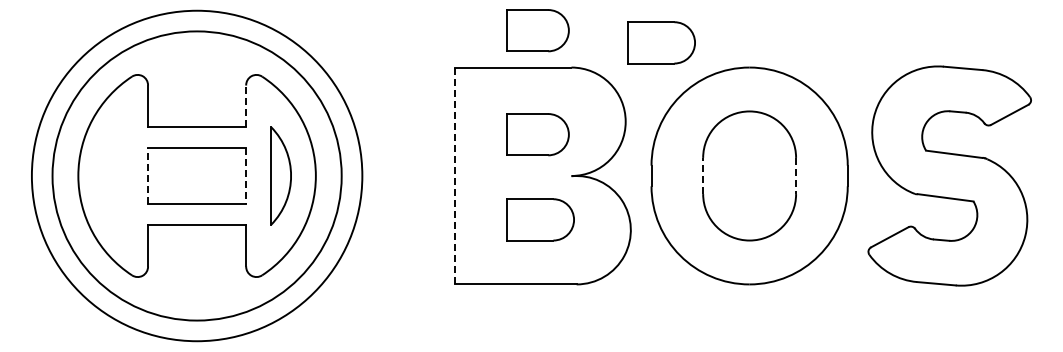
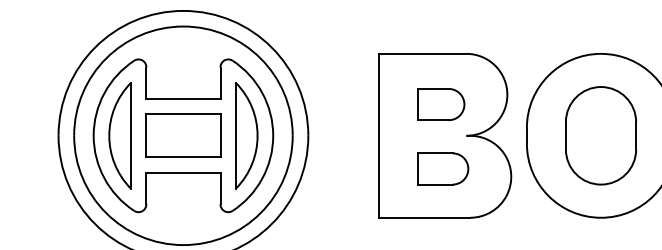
part: (537, 30) -> (440, 25), removed
part: (661, 42) -> (534, 34), removed
line: (246, 106) -> (220, 83), dashed -> solid
part: (112, 175) -> (119, 135), added
line: (148, 175) -> (146, 135), dashed -> solid
part: (281, 175) -> (247, 135), size x1.43
line: (455, 175) -> (378, 135), dashed -> solid
line: (703, 175) -> (566, 135), dashed -> solid
line: (246, 176) -> (220, 136), dashed -> solid
line: (796, 176) -> (636, 136), dashed -> solid

